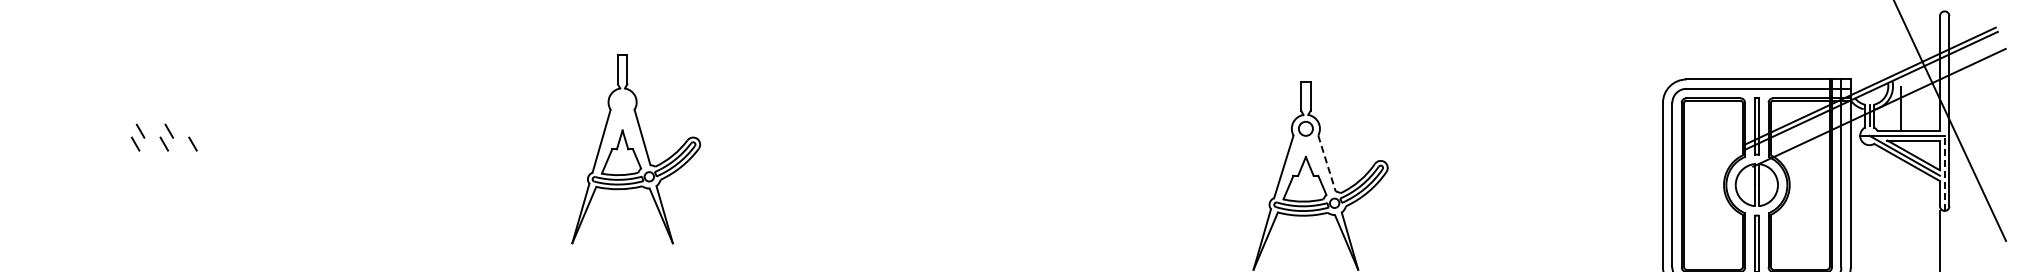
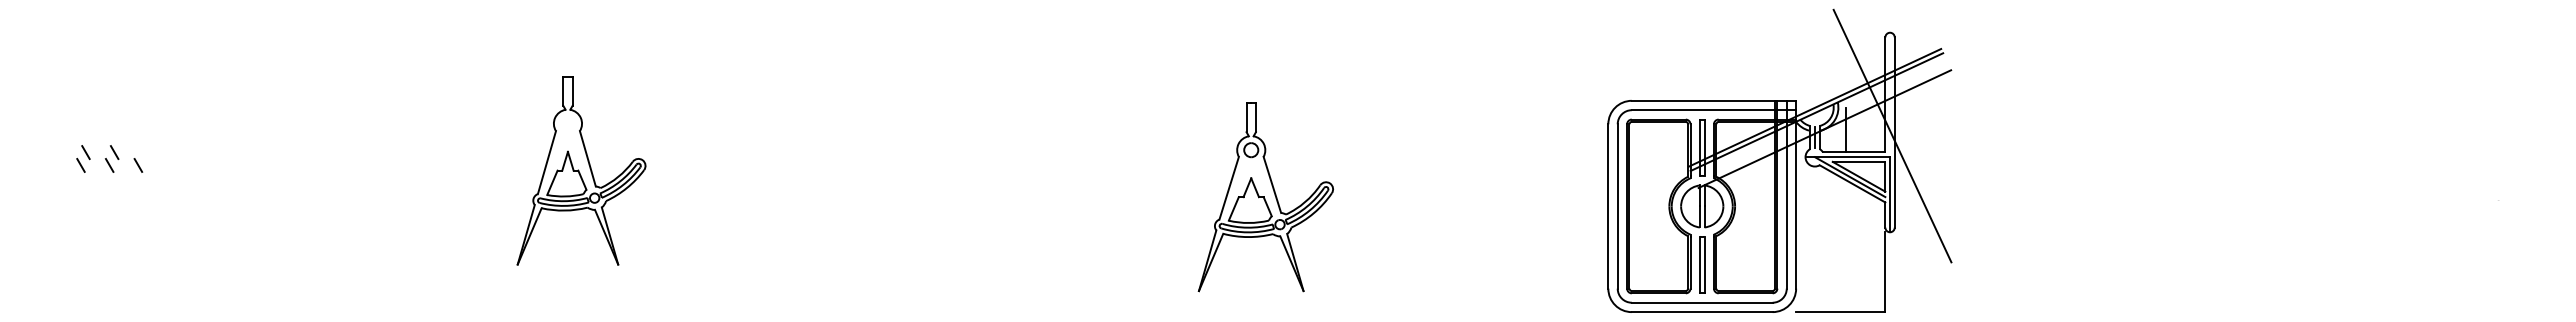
line: (1327, 164) -> (1272, 185), dashed -> solid
line: (1945, 173) -> (1890, 194), dashed -> solid

